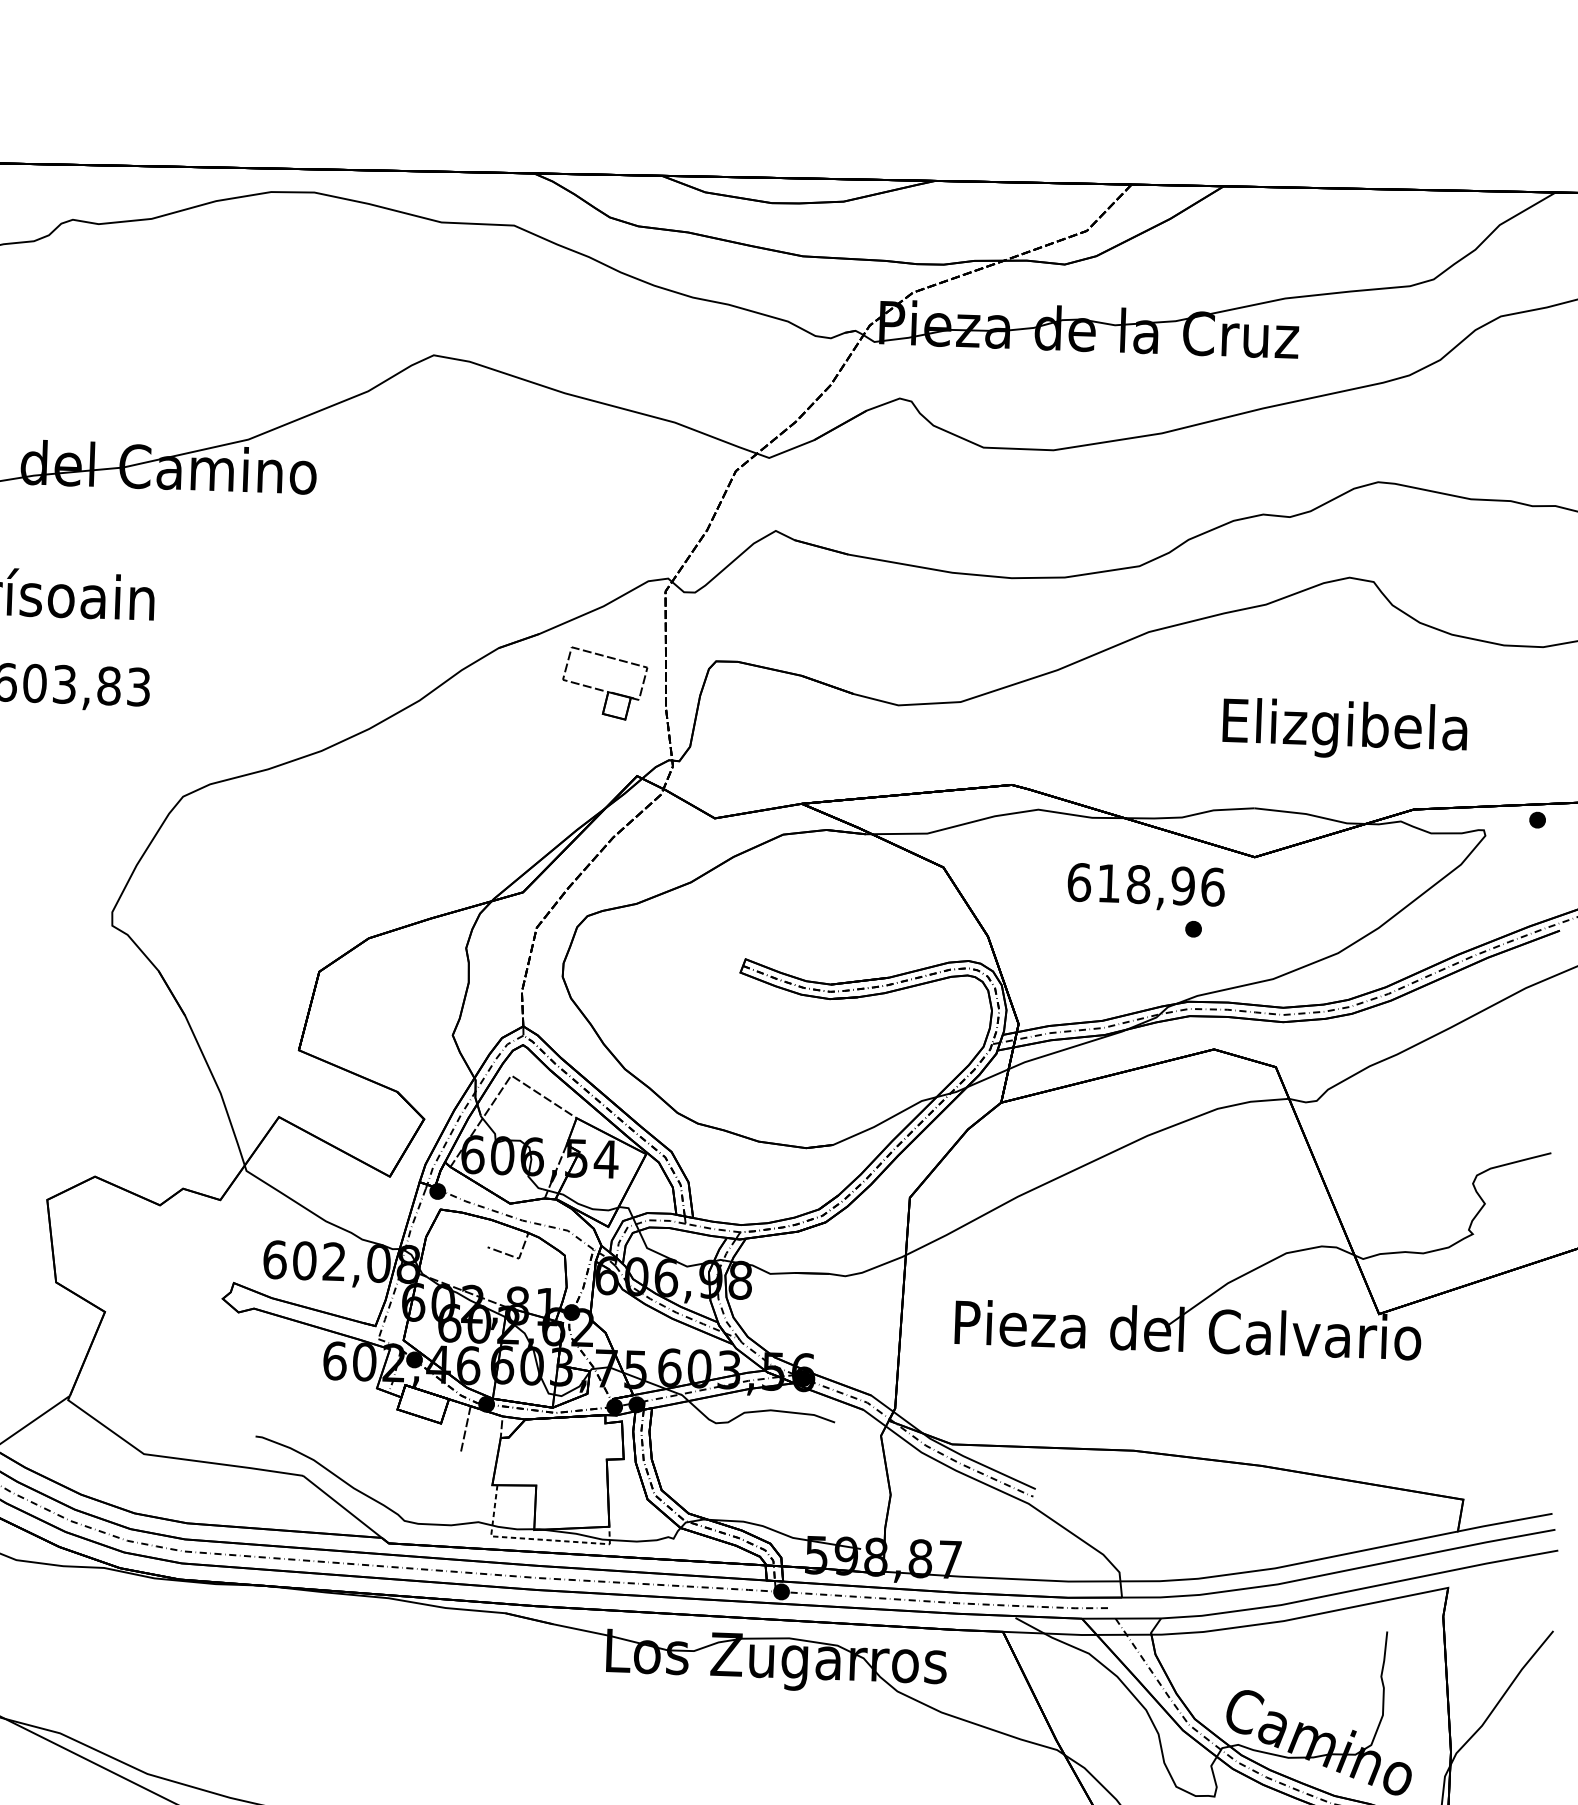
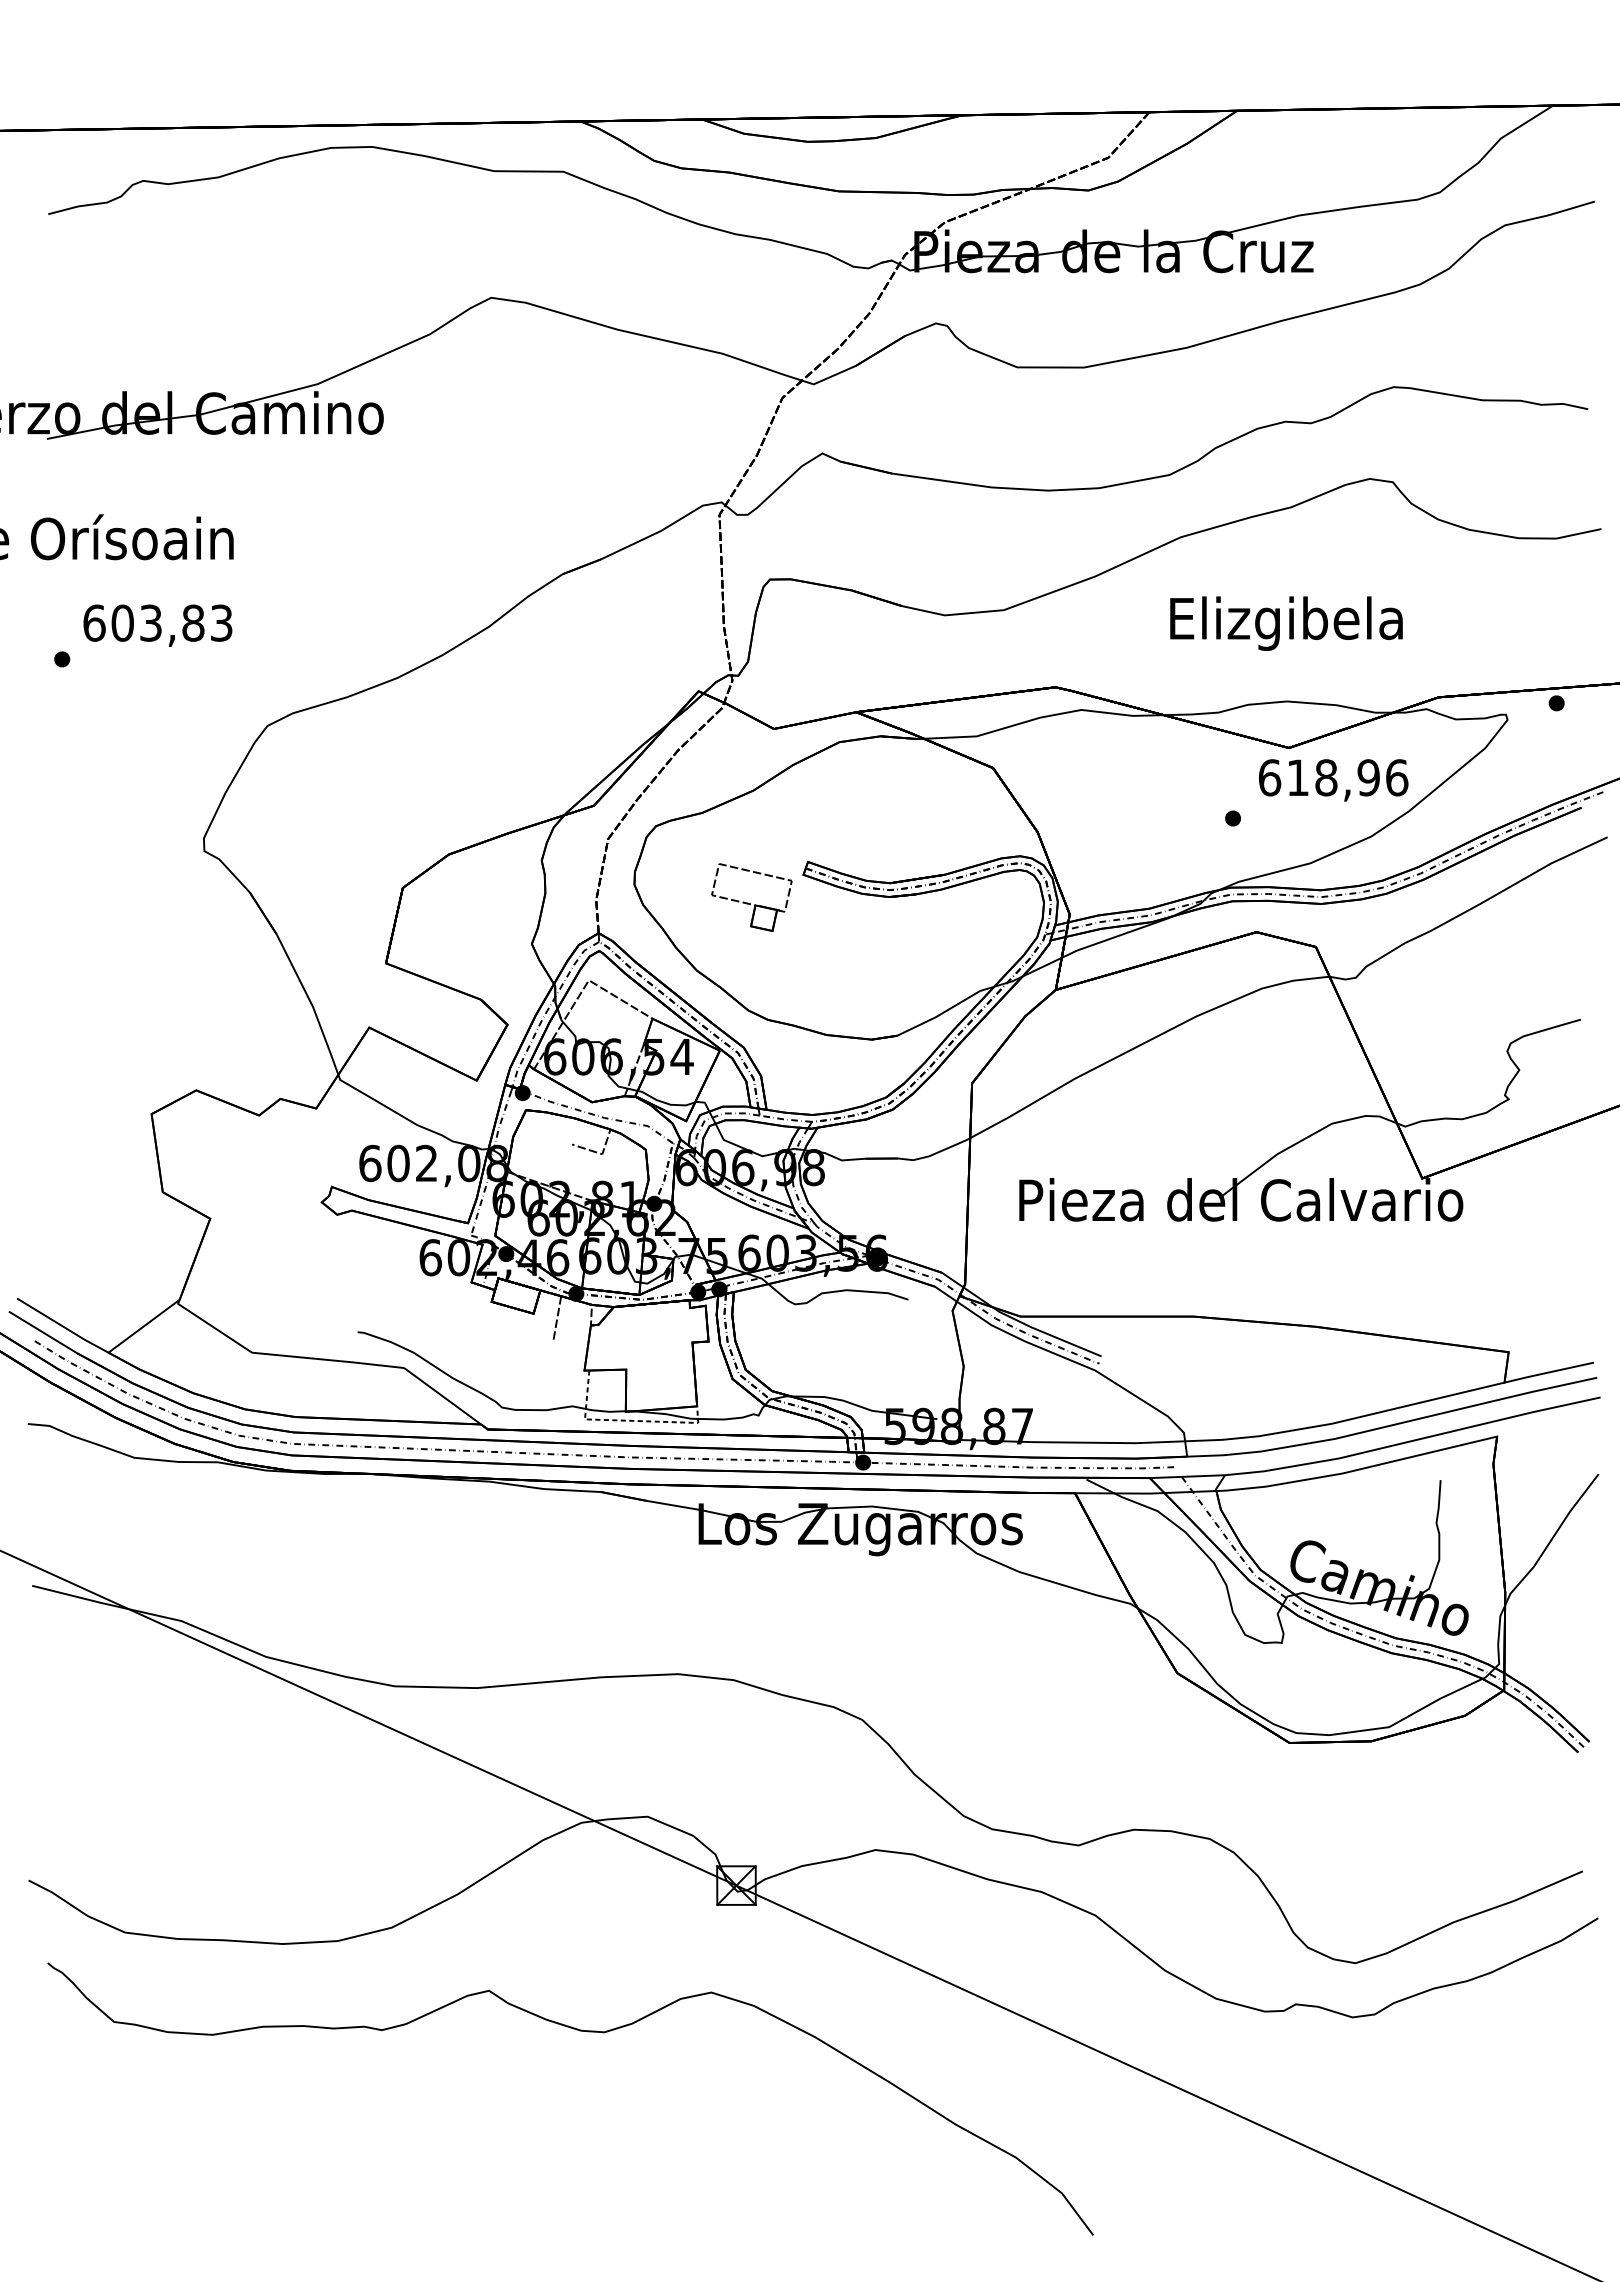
part: (604, 683) -> (751, 897), moved
text: (1345, 729) -> (1286, 623), moved
text: (1146, 887) -> (1333, 780), moved

